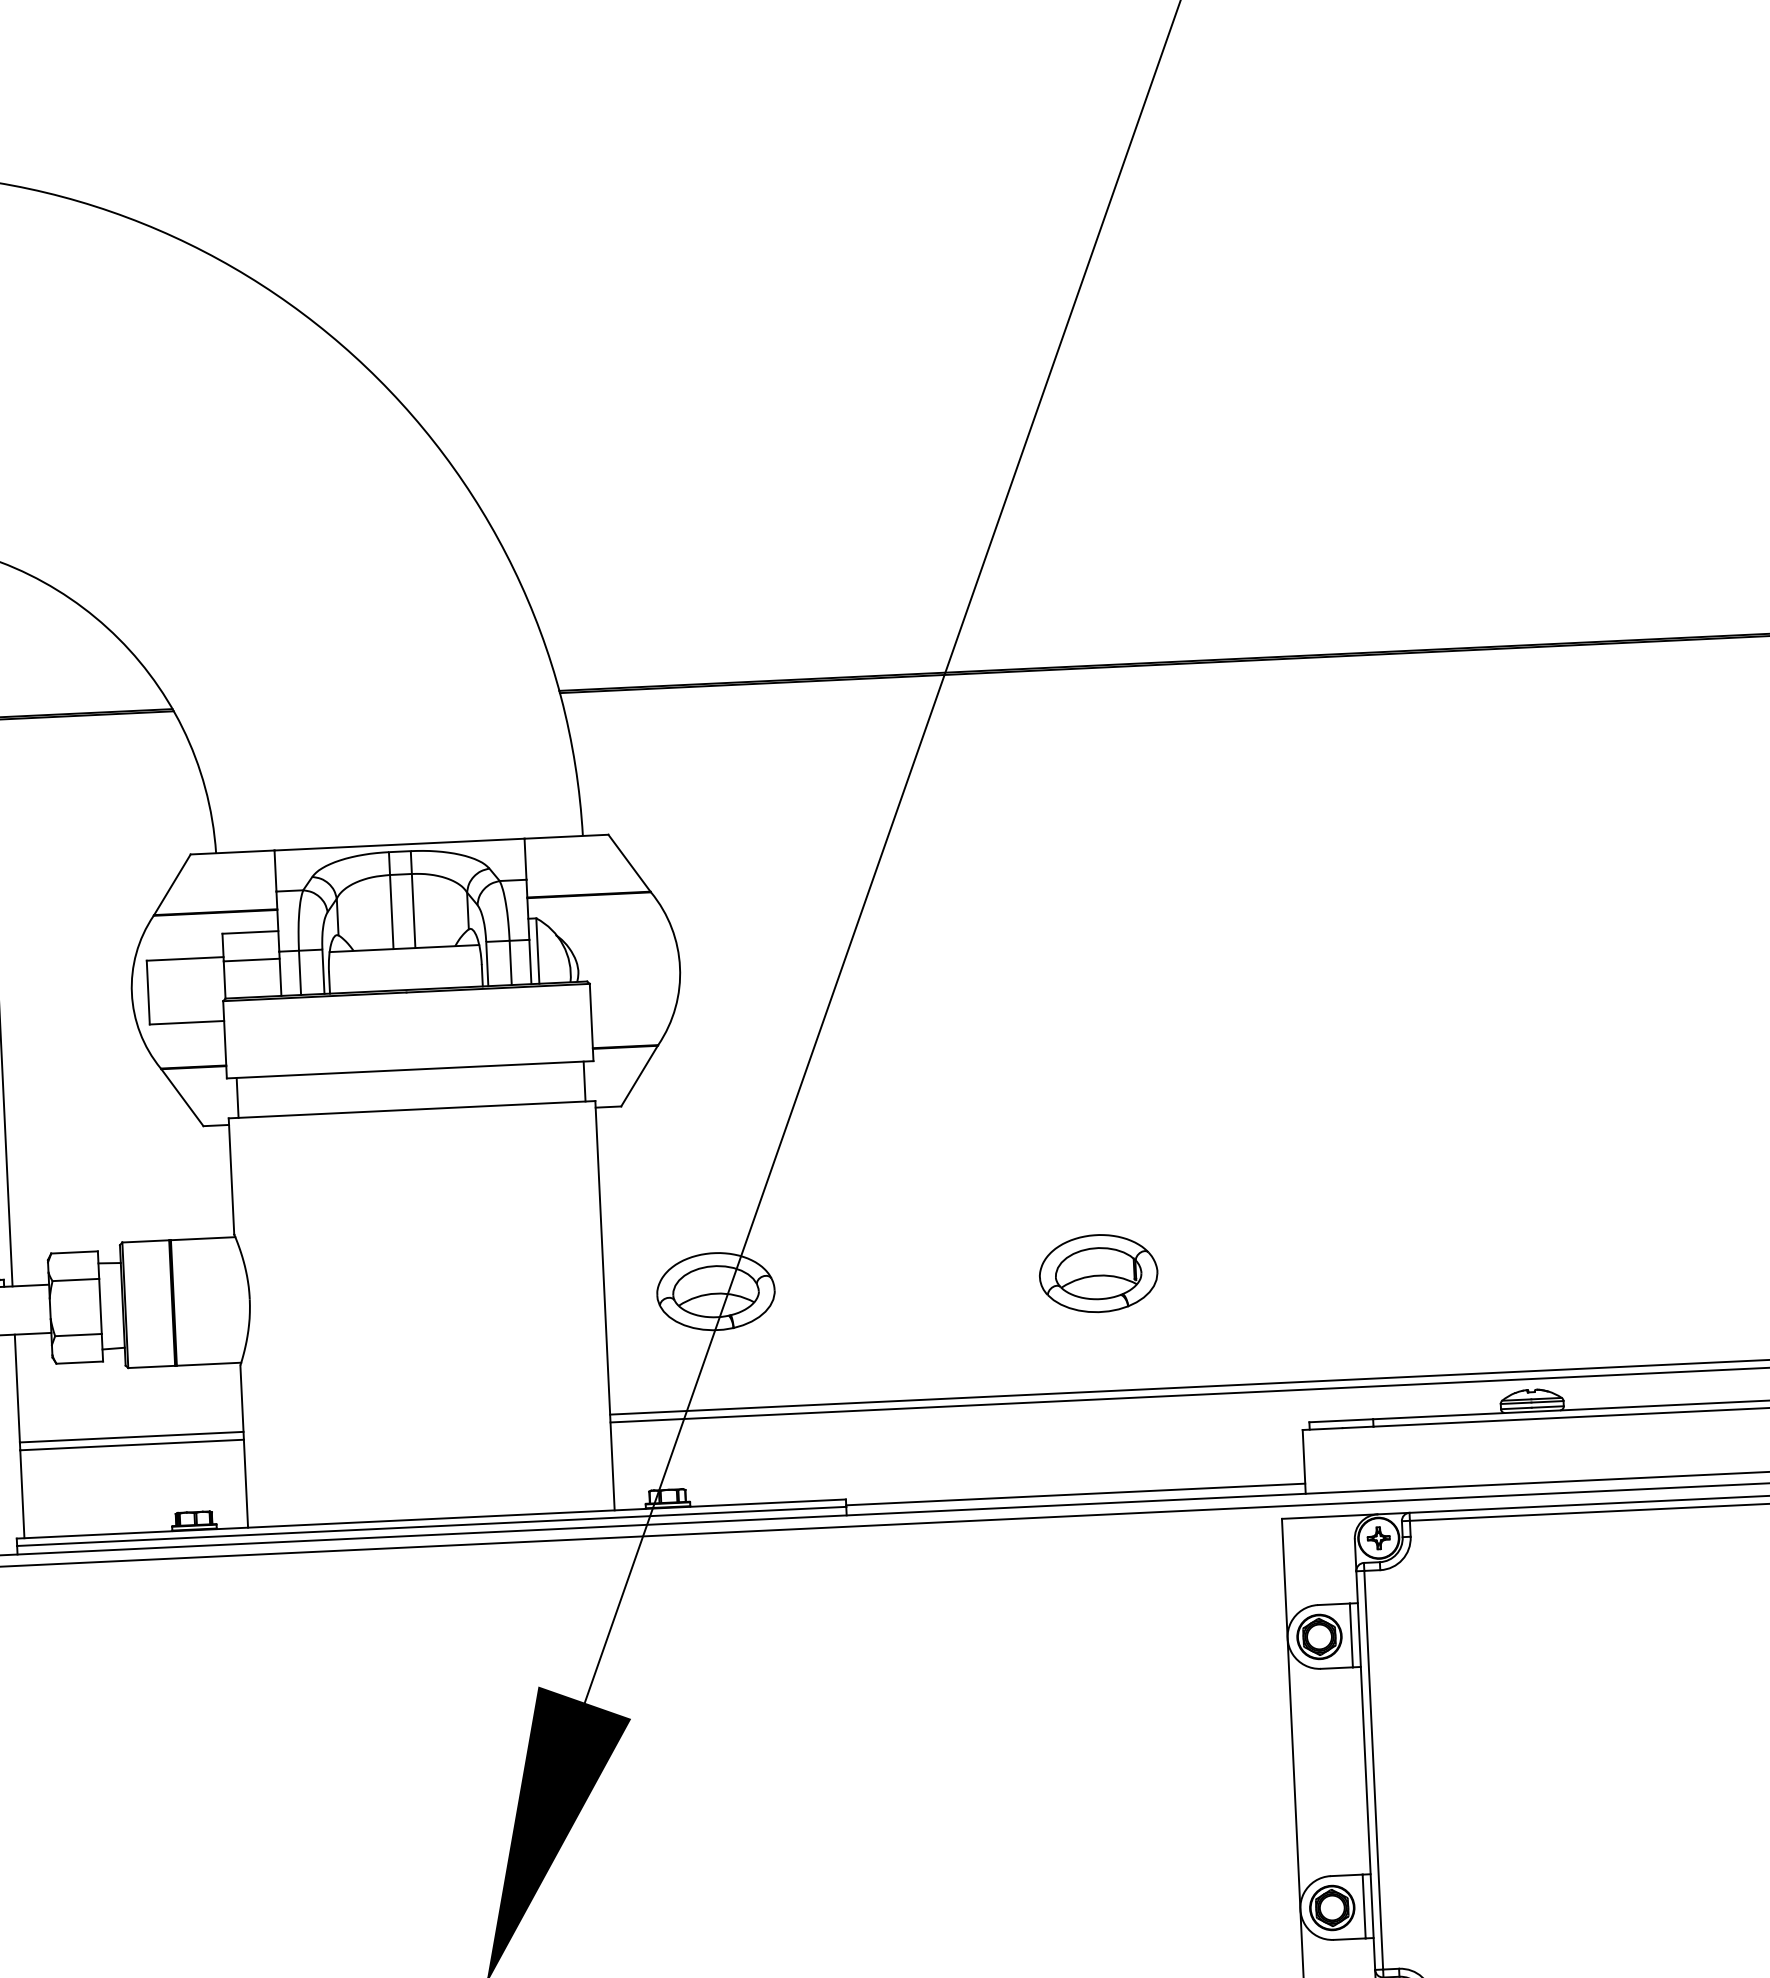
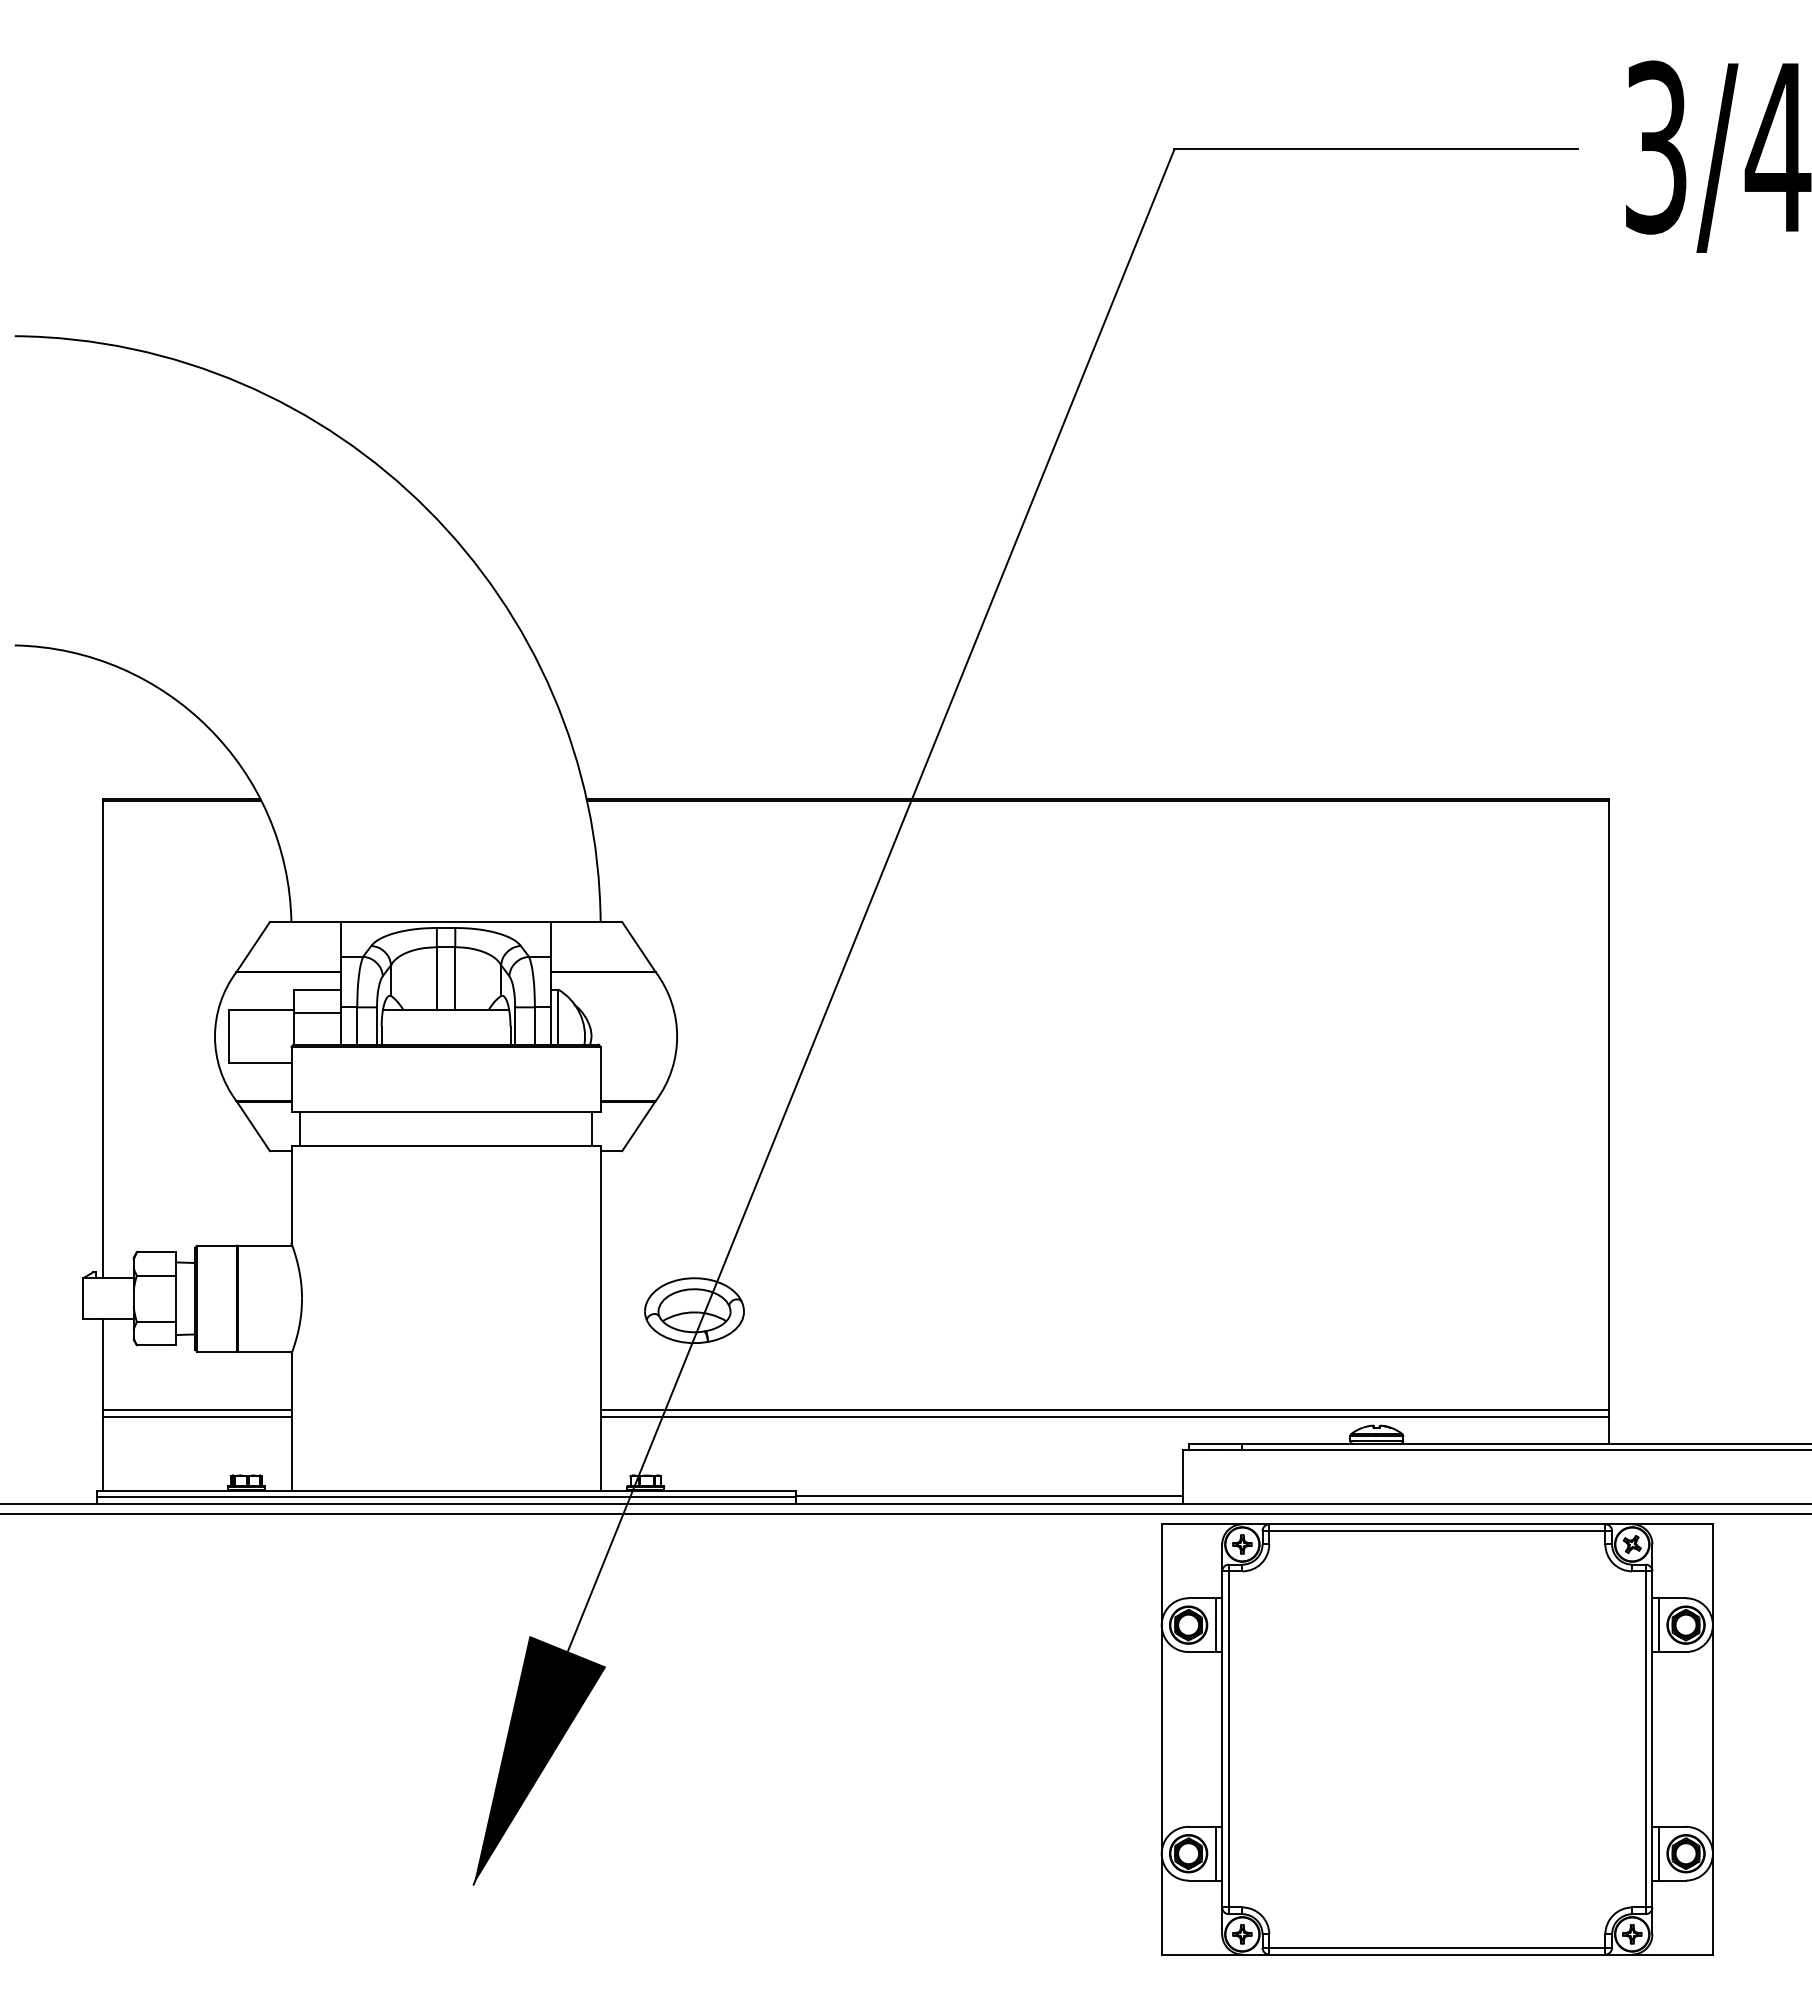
part: (1097, 1273) -> (1016, 1310), removed

